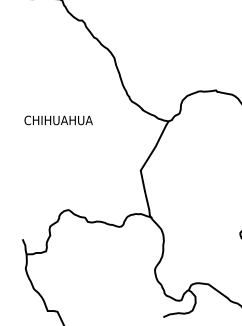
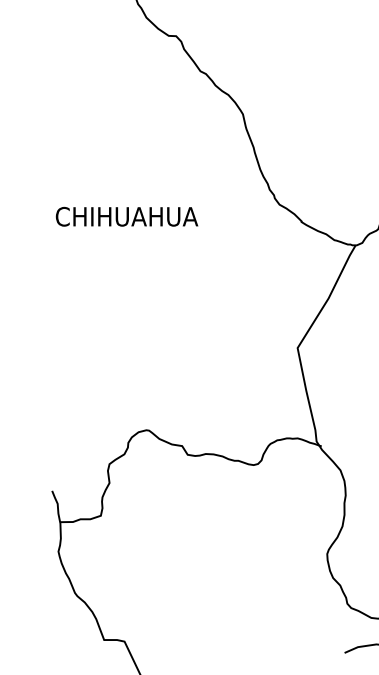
text: (58, 120) -> (126, 216), moved

